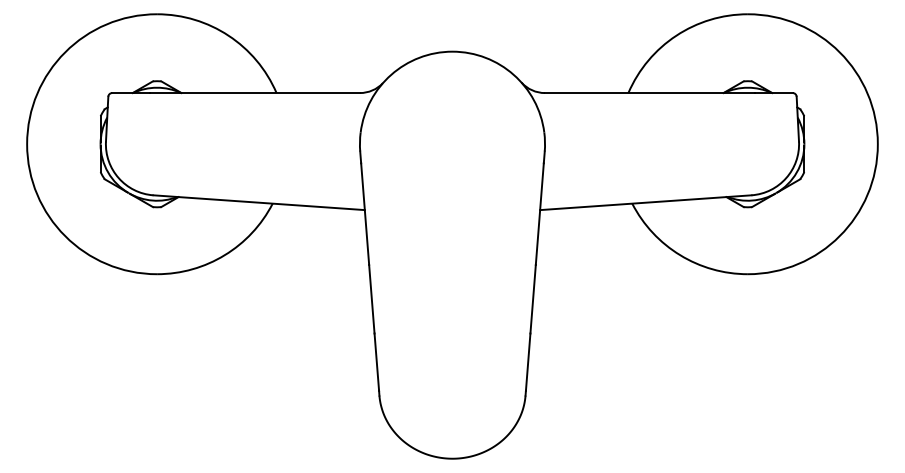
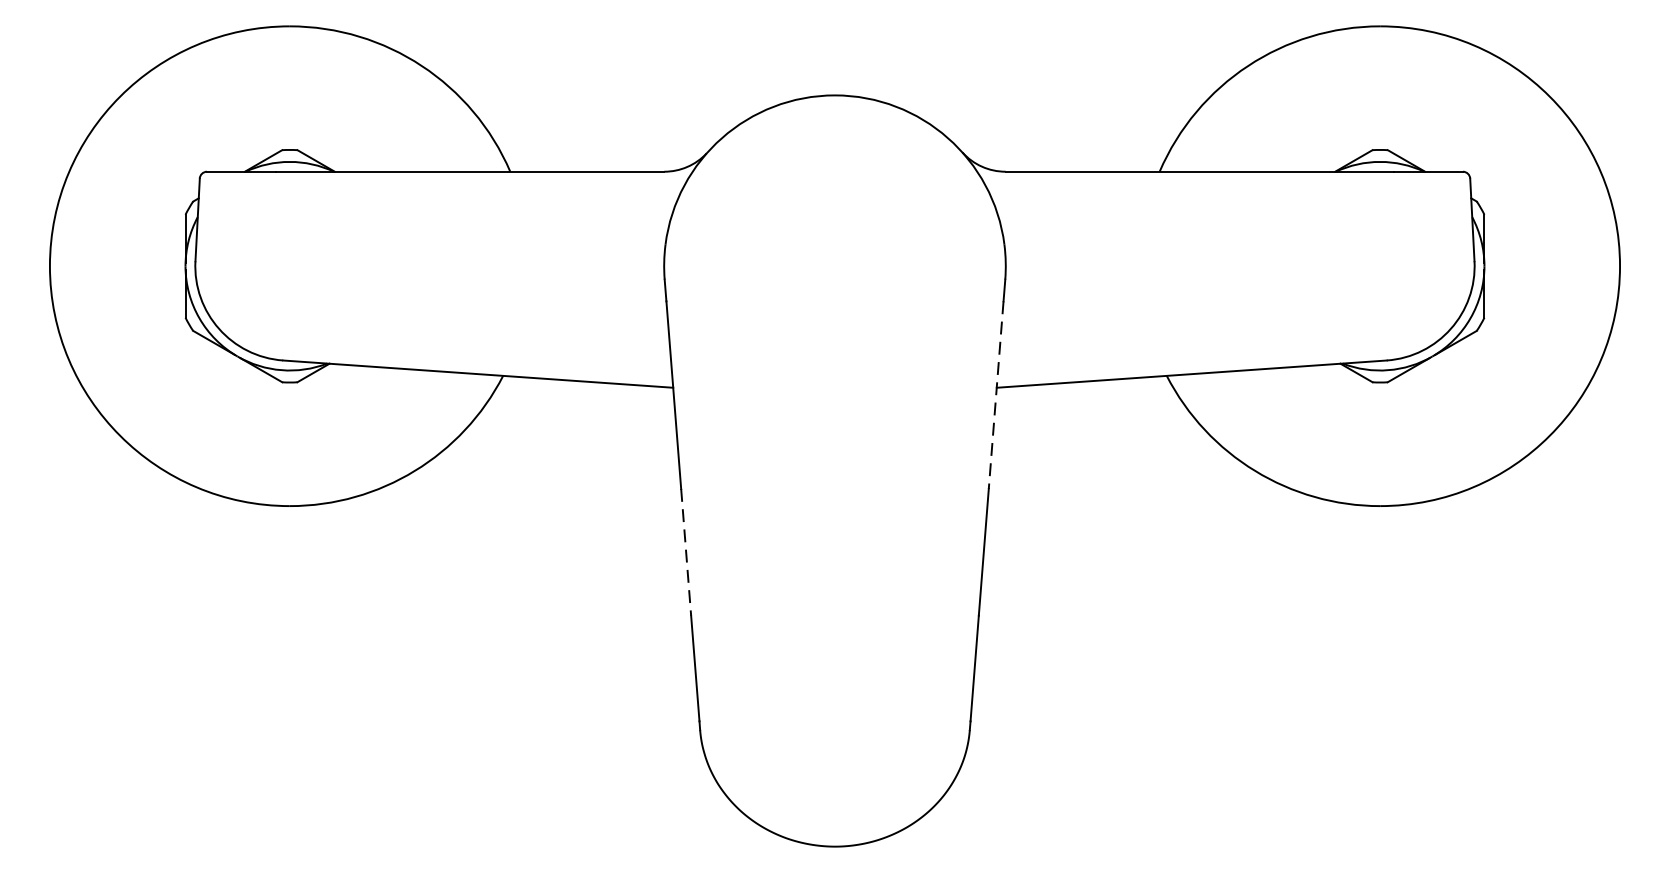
line: (539, 214) -> (995, 395), solid -> dashed
line: (371, 299) -> (685, 552), solid -> dashed

